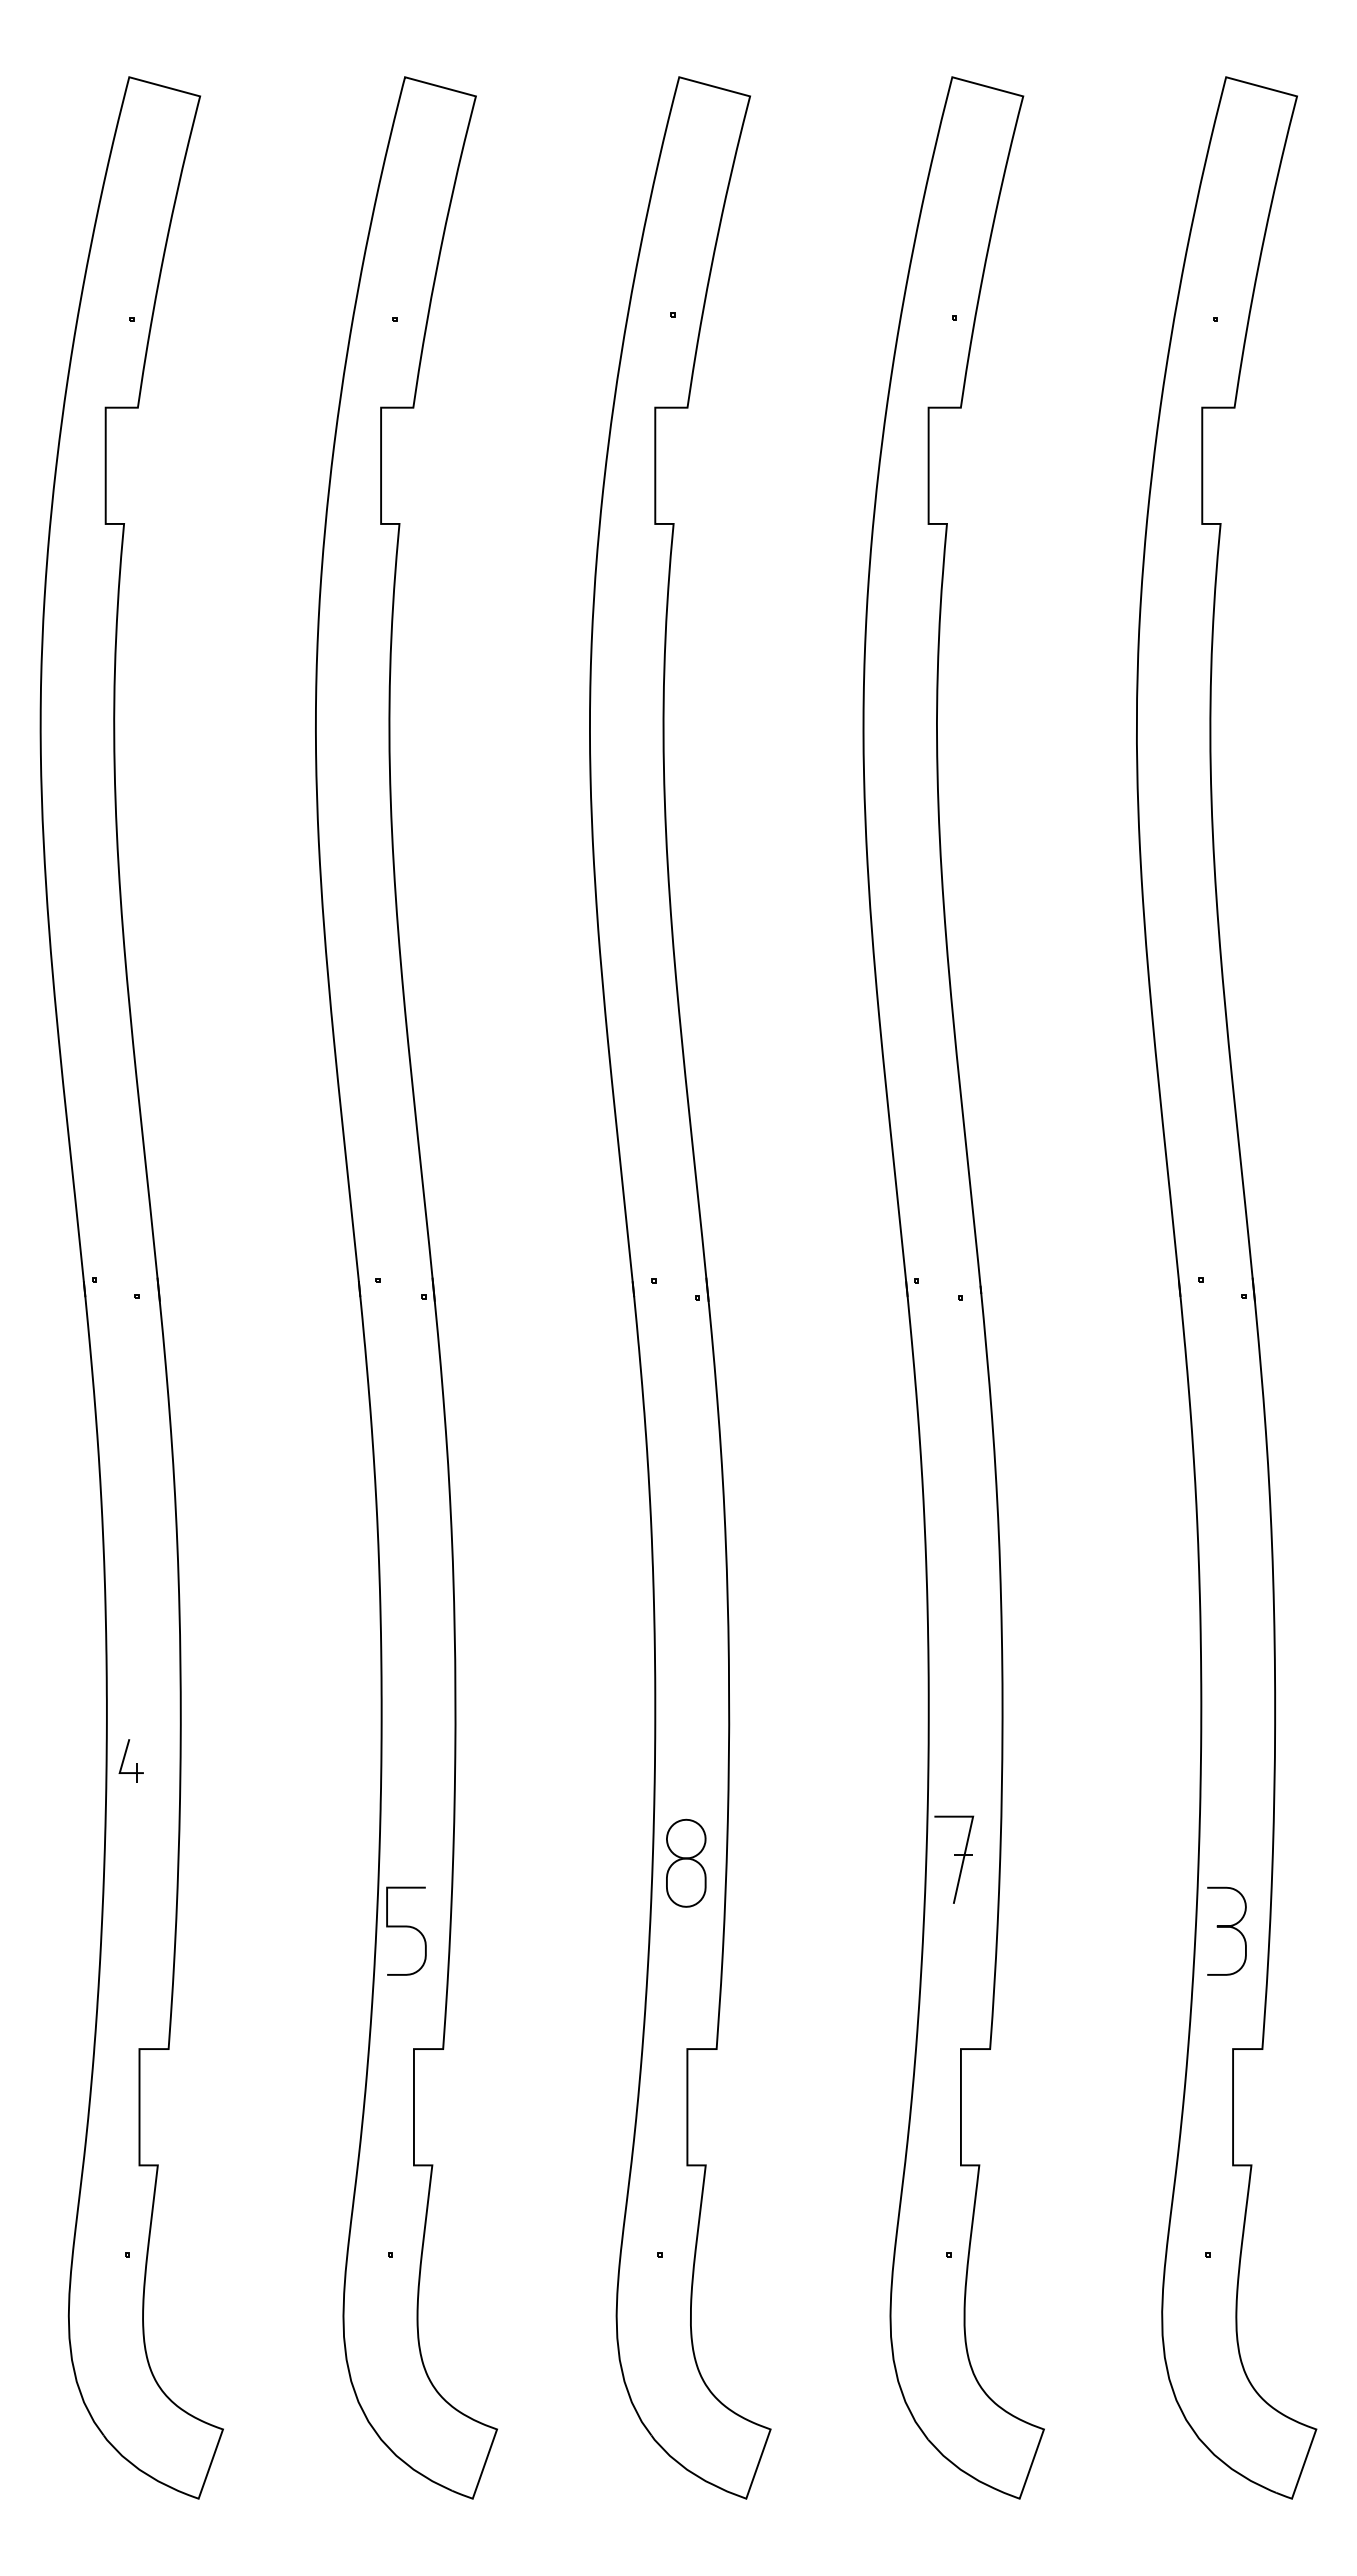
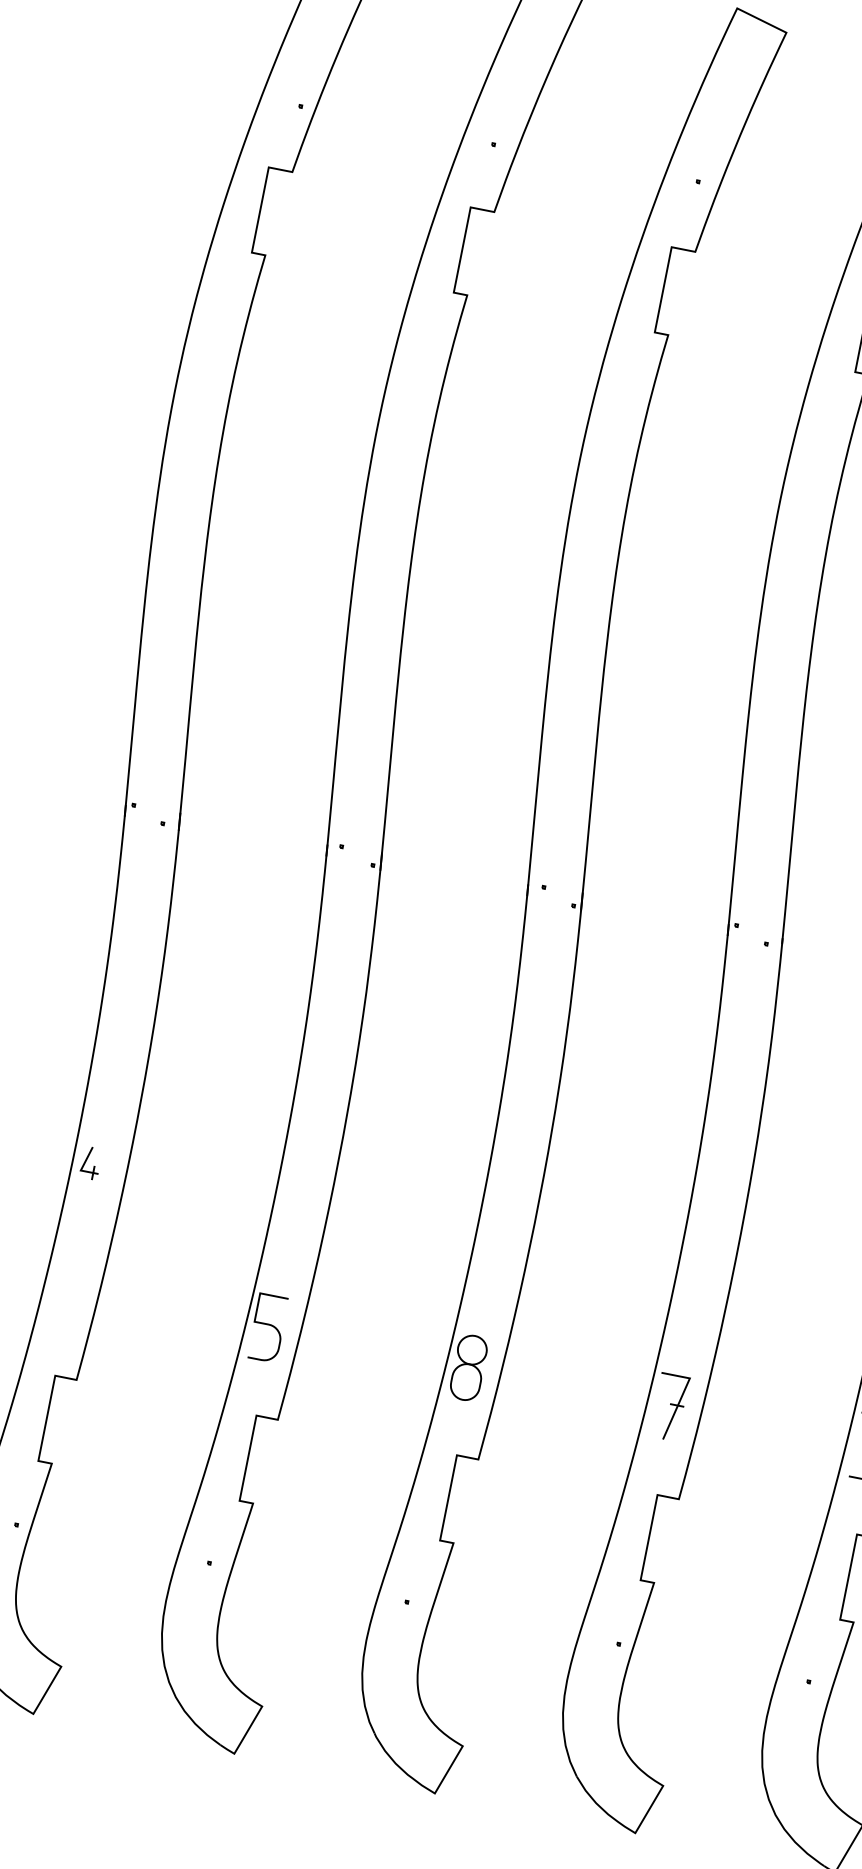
part: (954, 1859) -> (670, 1407), moved
part: (686, 1862) -> (469, 1367), moved

